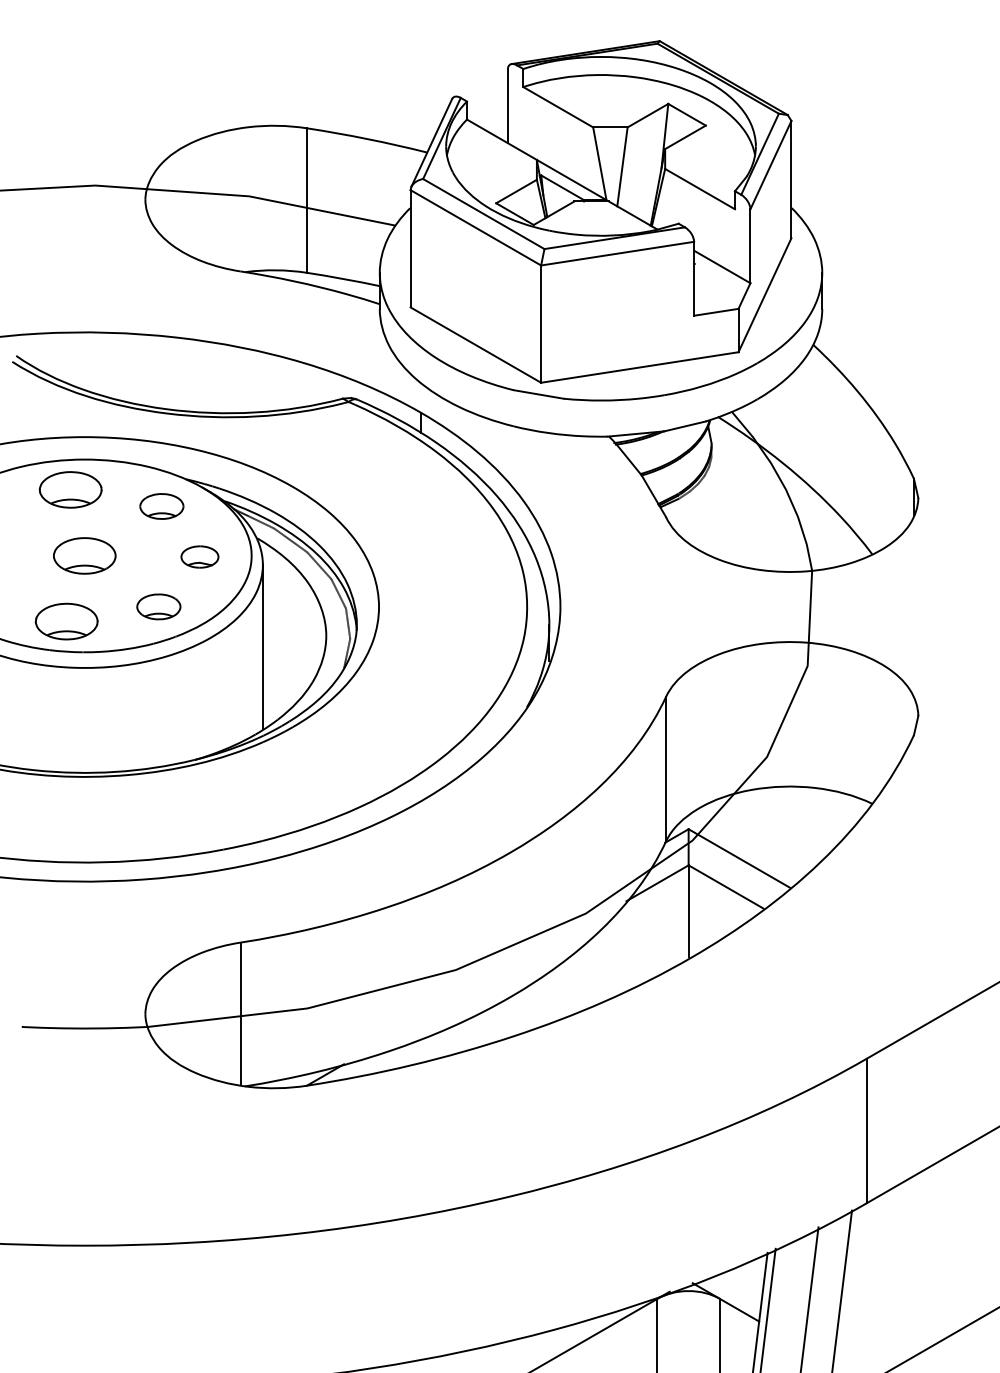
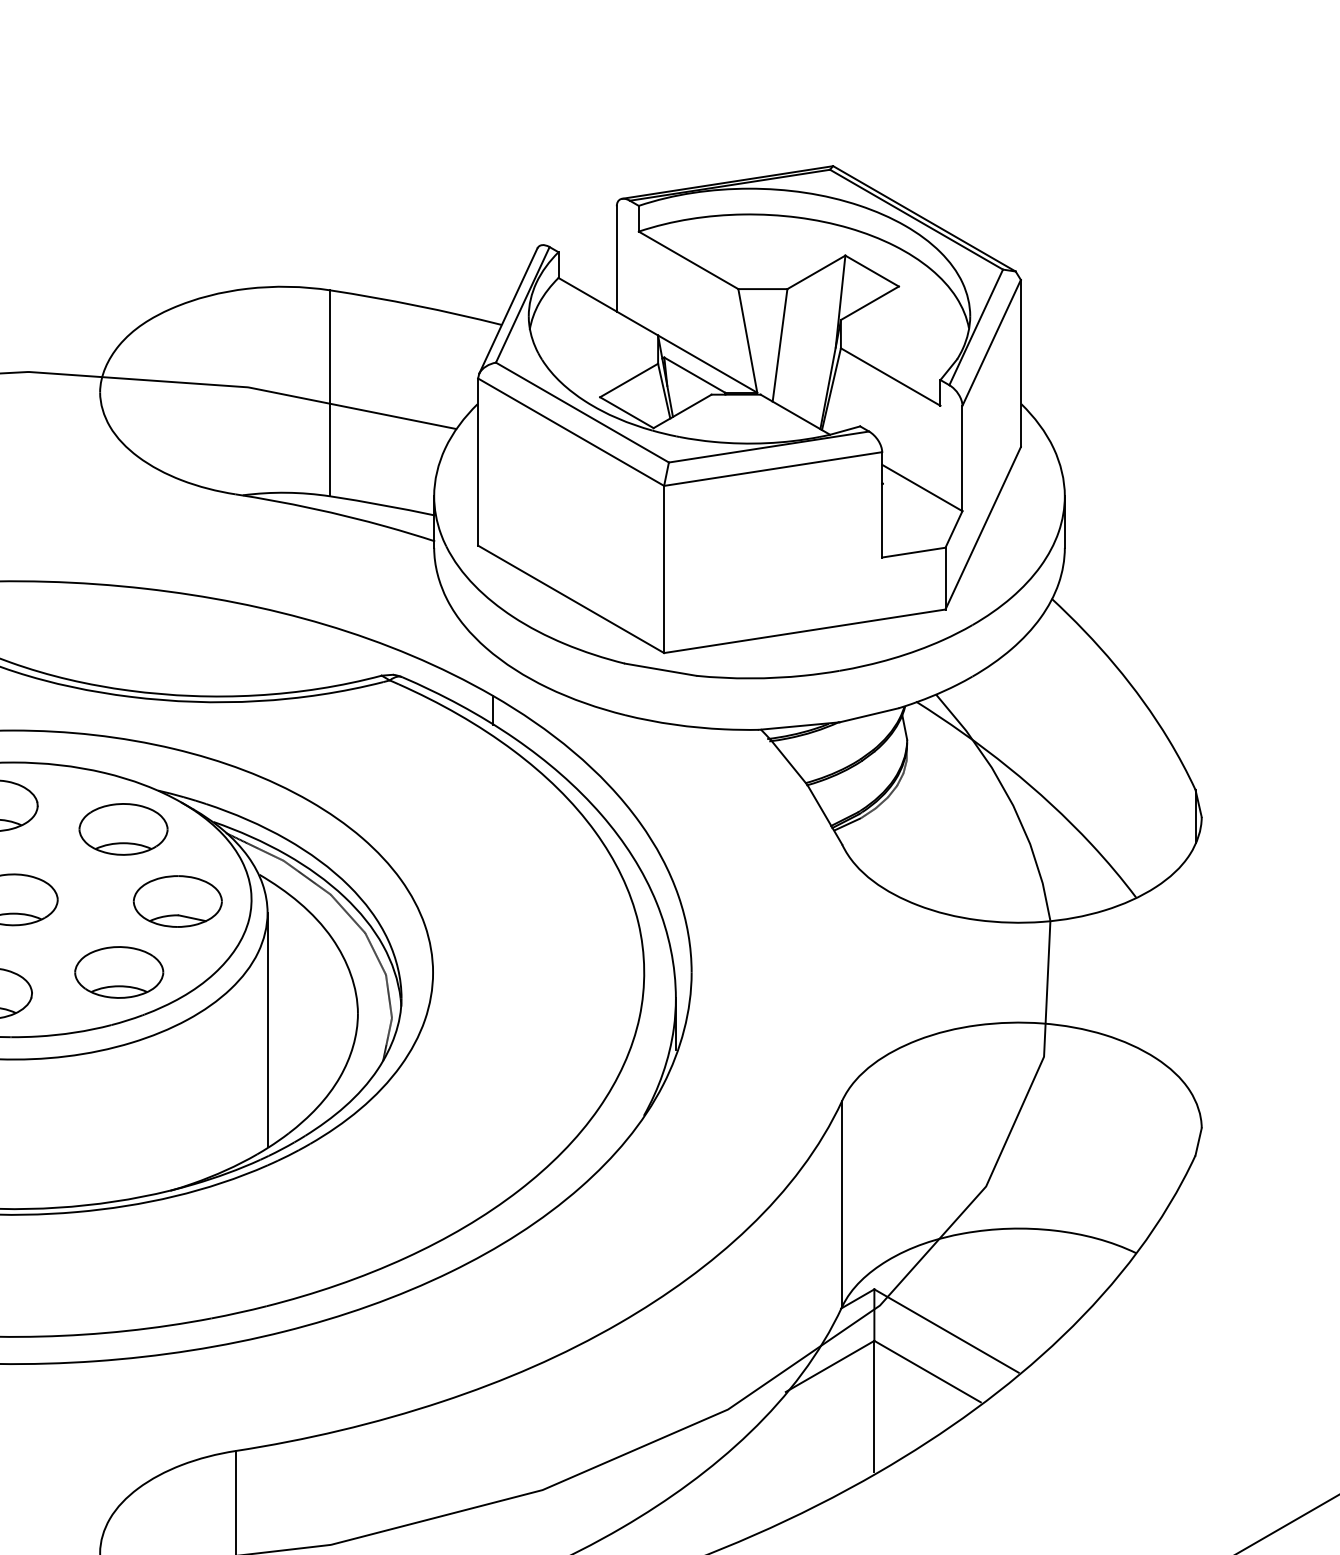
part: (161, 506) -> (123, 829), size x1.43
part: (199, 556) -> (177, 900), size x1.67
part: (158, 606) -> (118, 971), size x1.43

